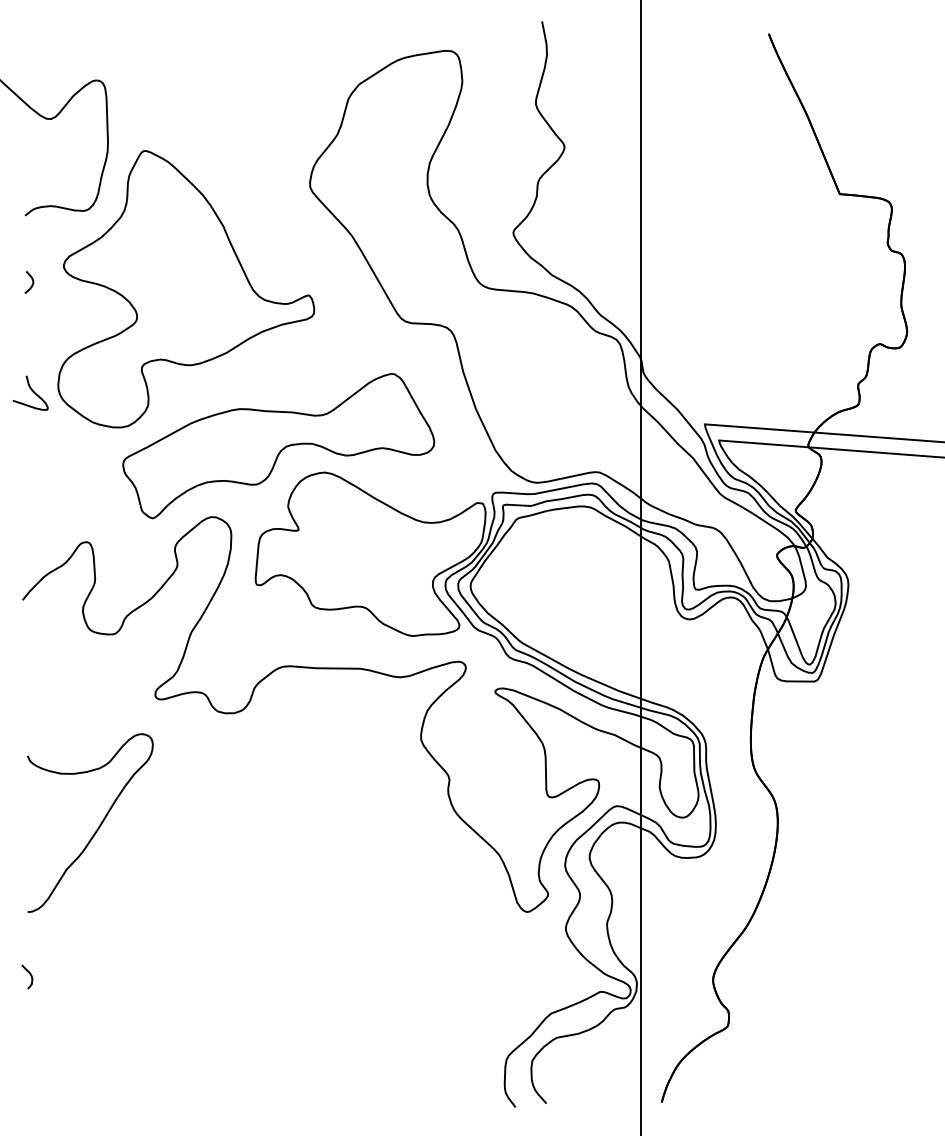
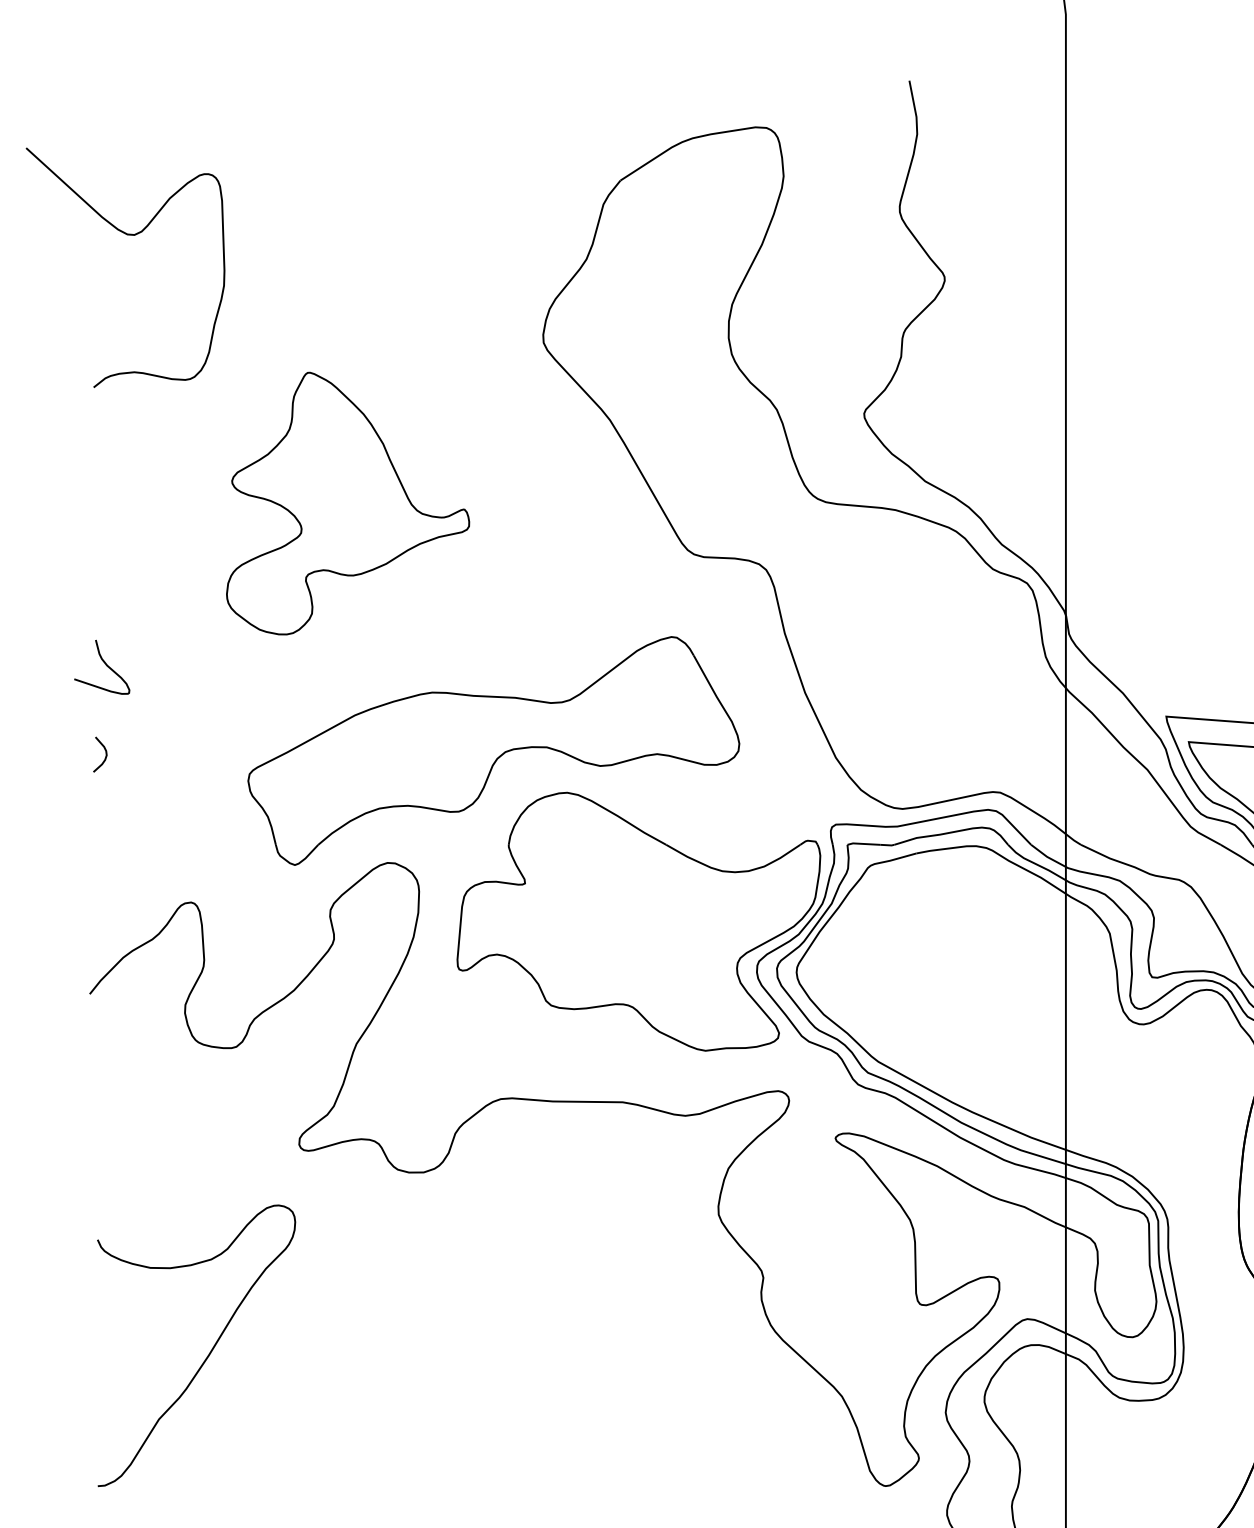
curve: (31, 284) -> (103, 757), moved
part: (186, 289) -> (348, 503), size x0.6

